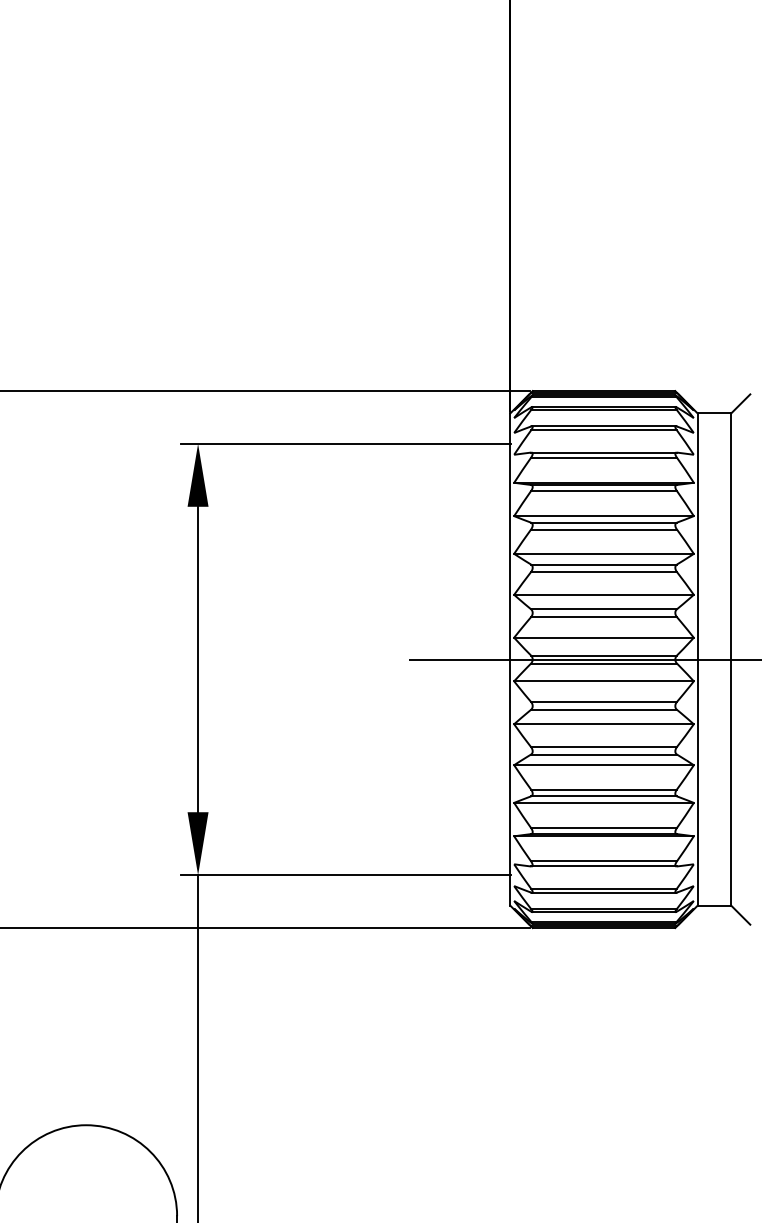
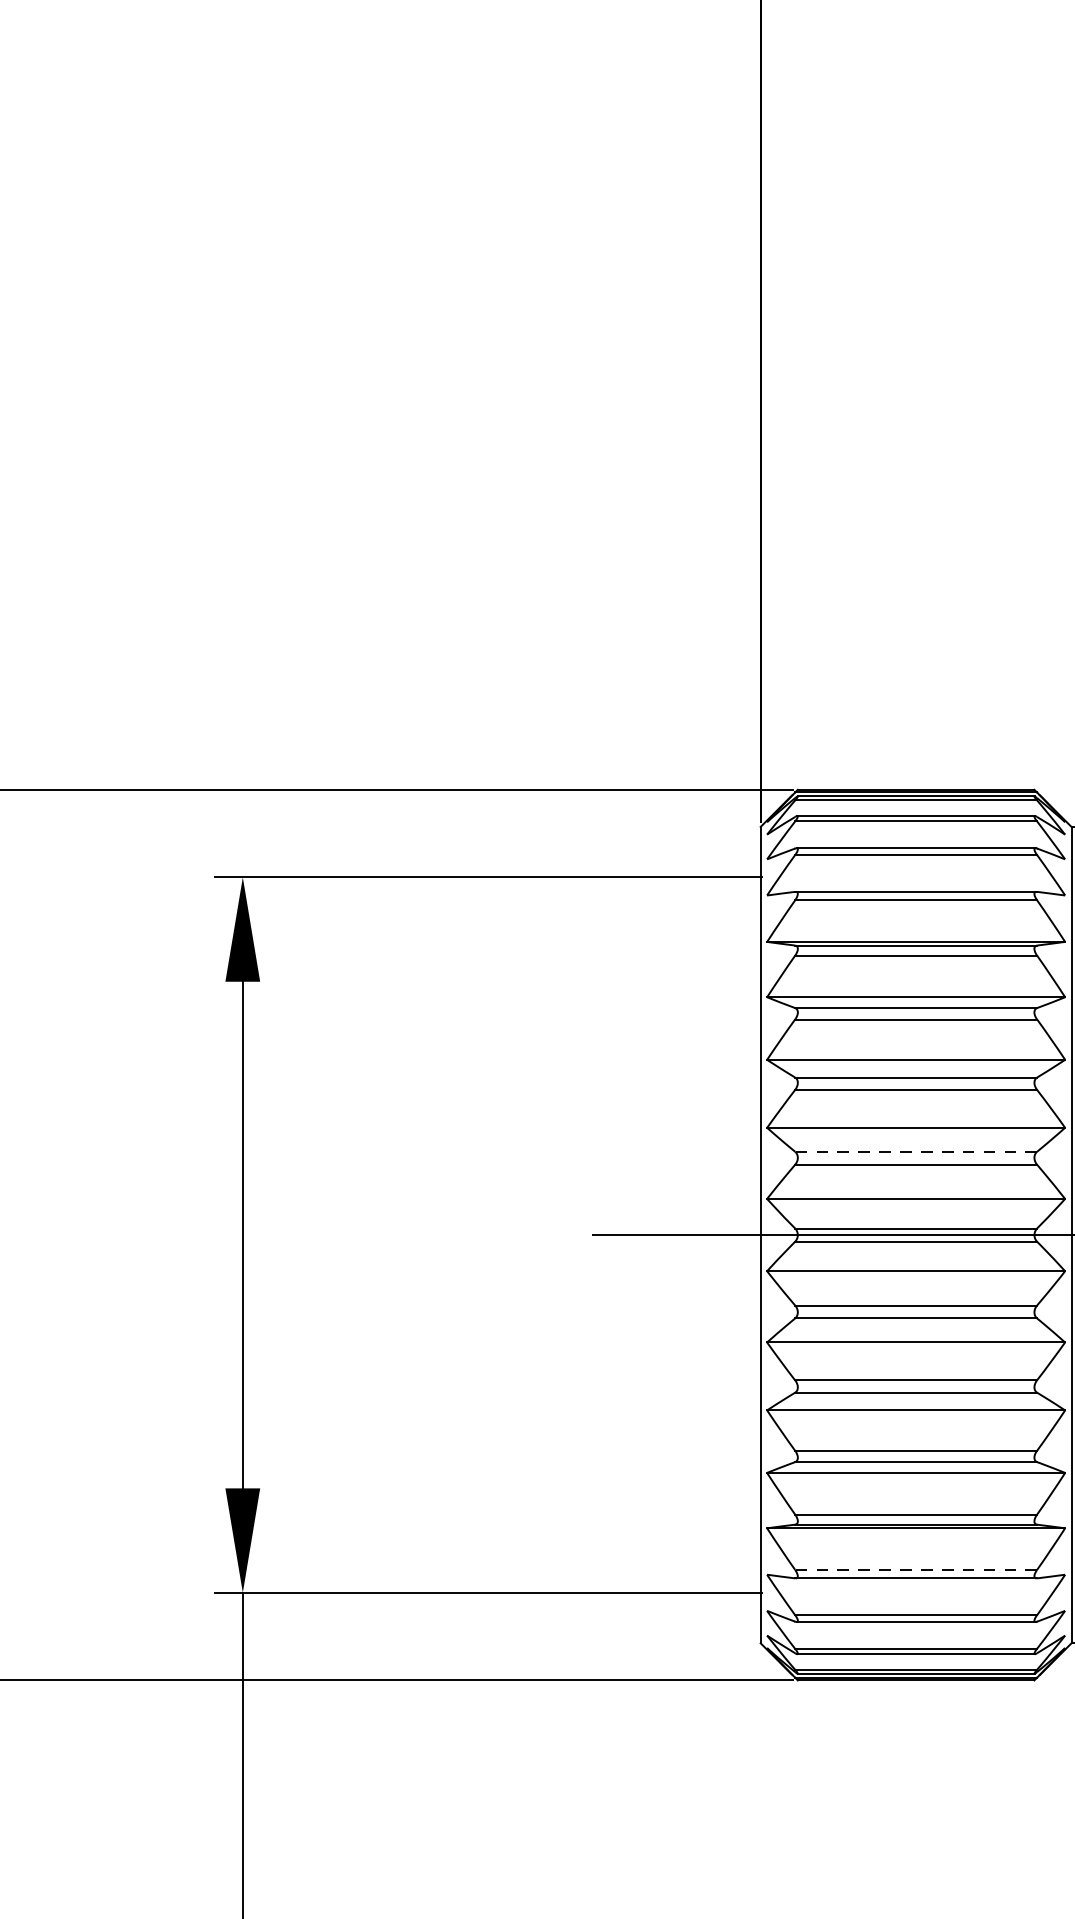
line: (604, 609) -> (916, 1152), solid -> dashed
line: (604, 861) -> (916, 1570), solid -> dashed

